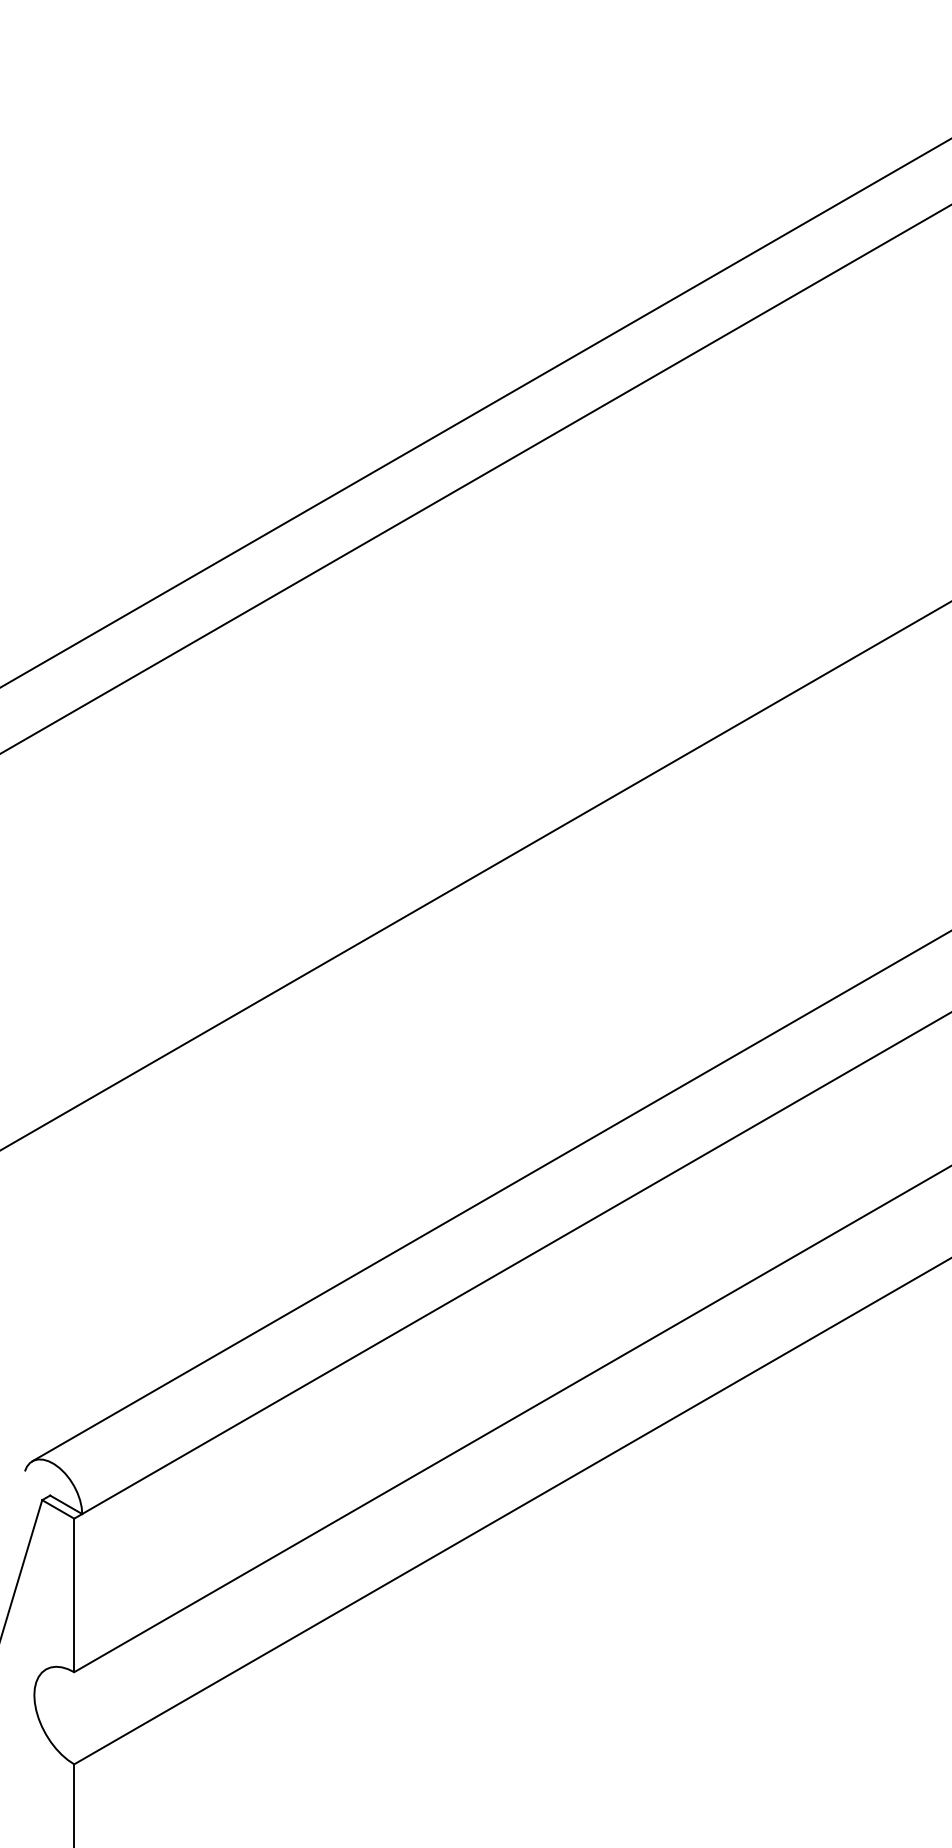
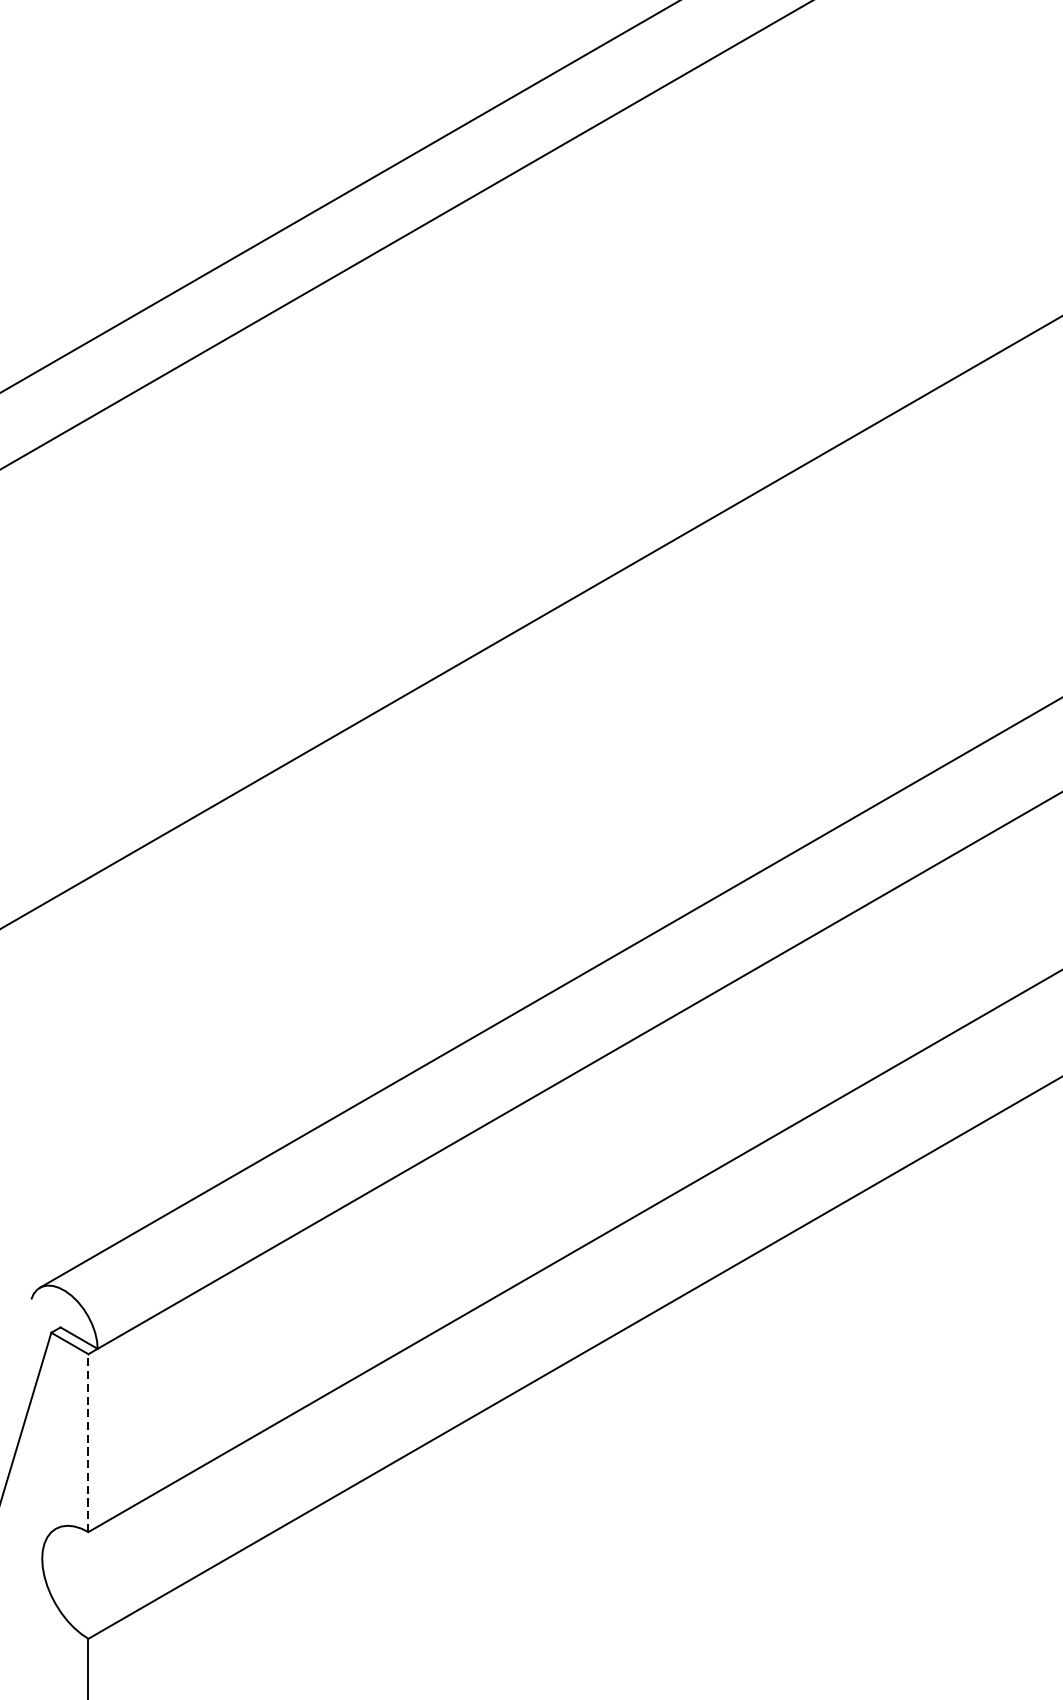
line: (74, 1595) -> (88, 1443), solid -> dashed

